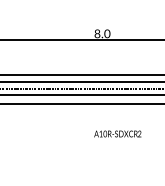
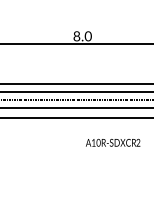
text: (117, 133) -> (112, 142), moved

